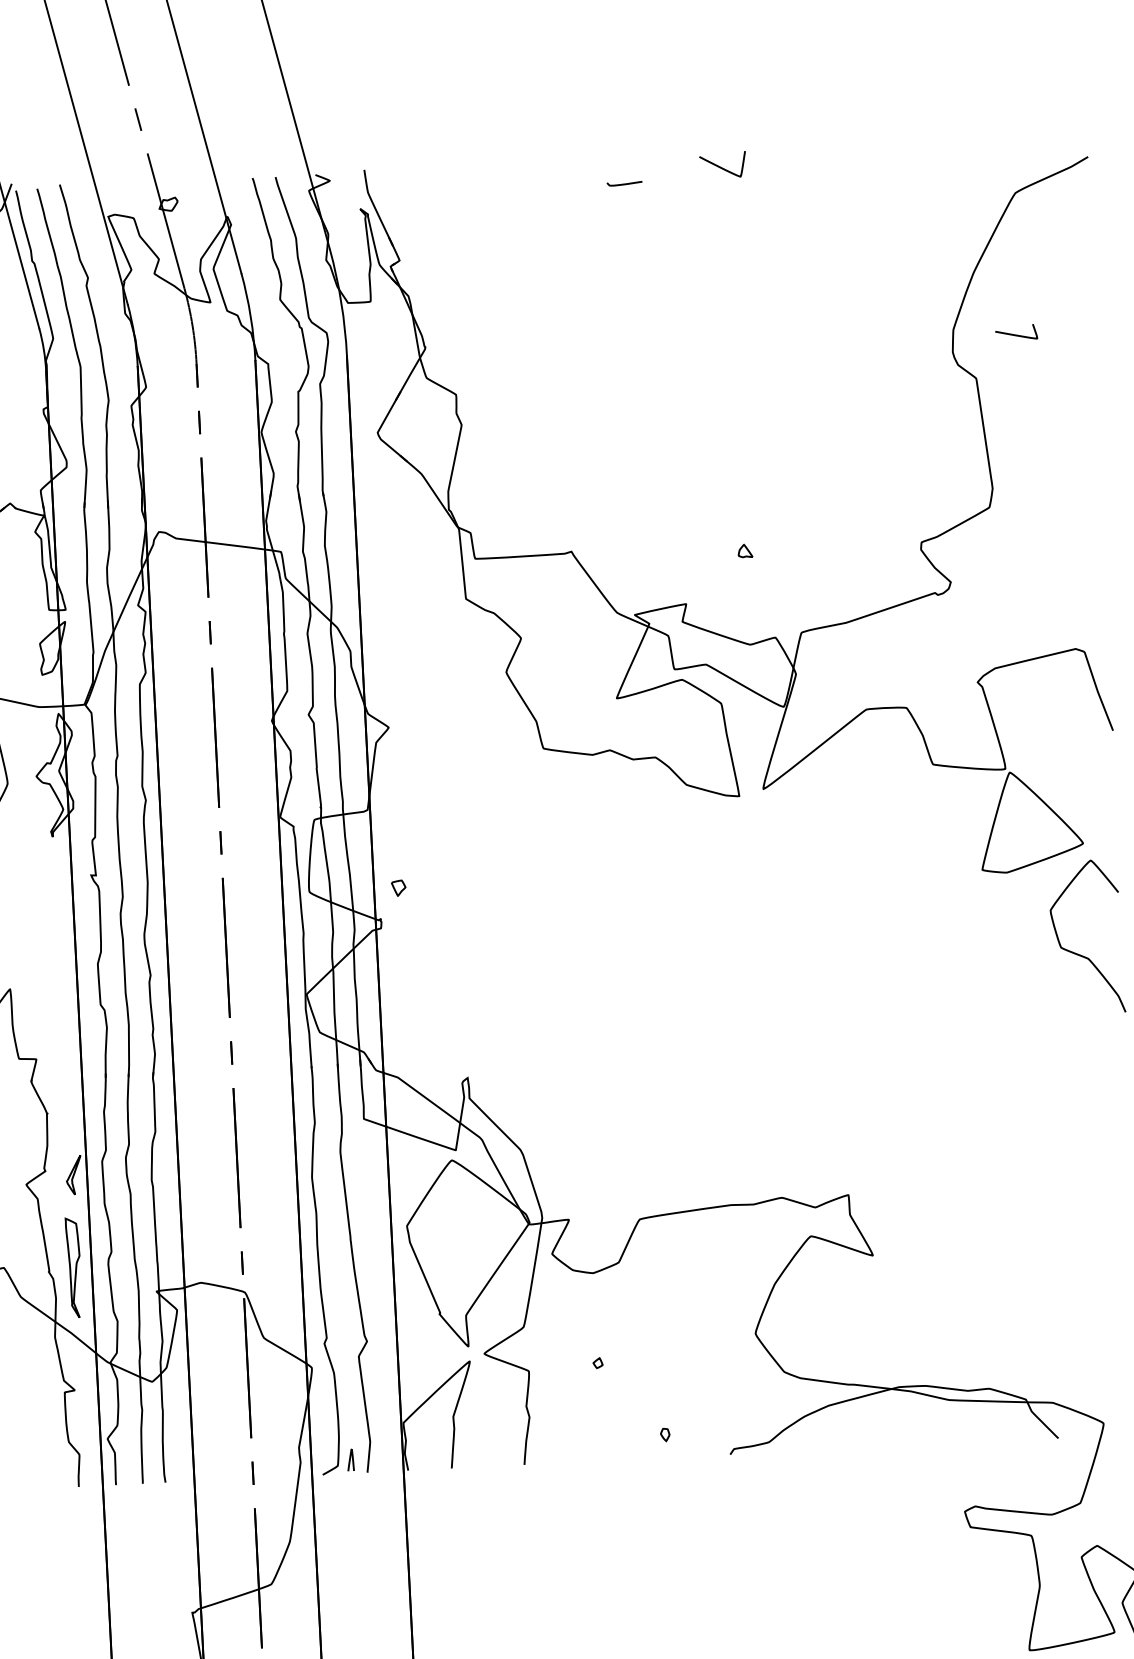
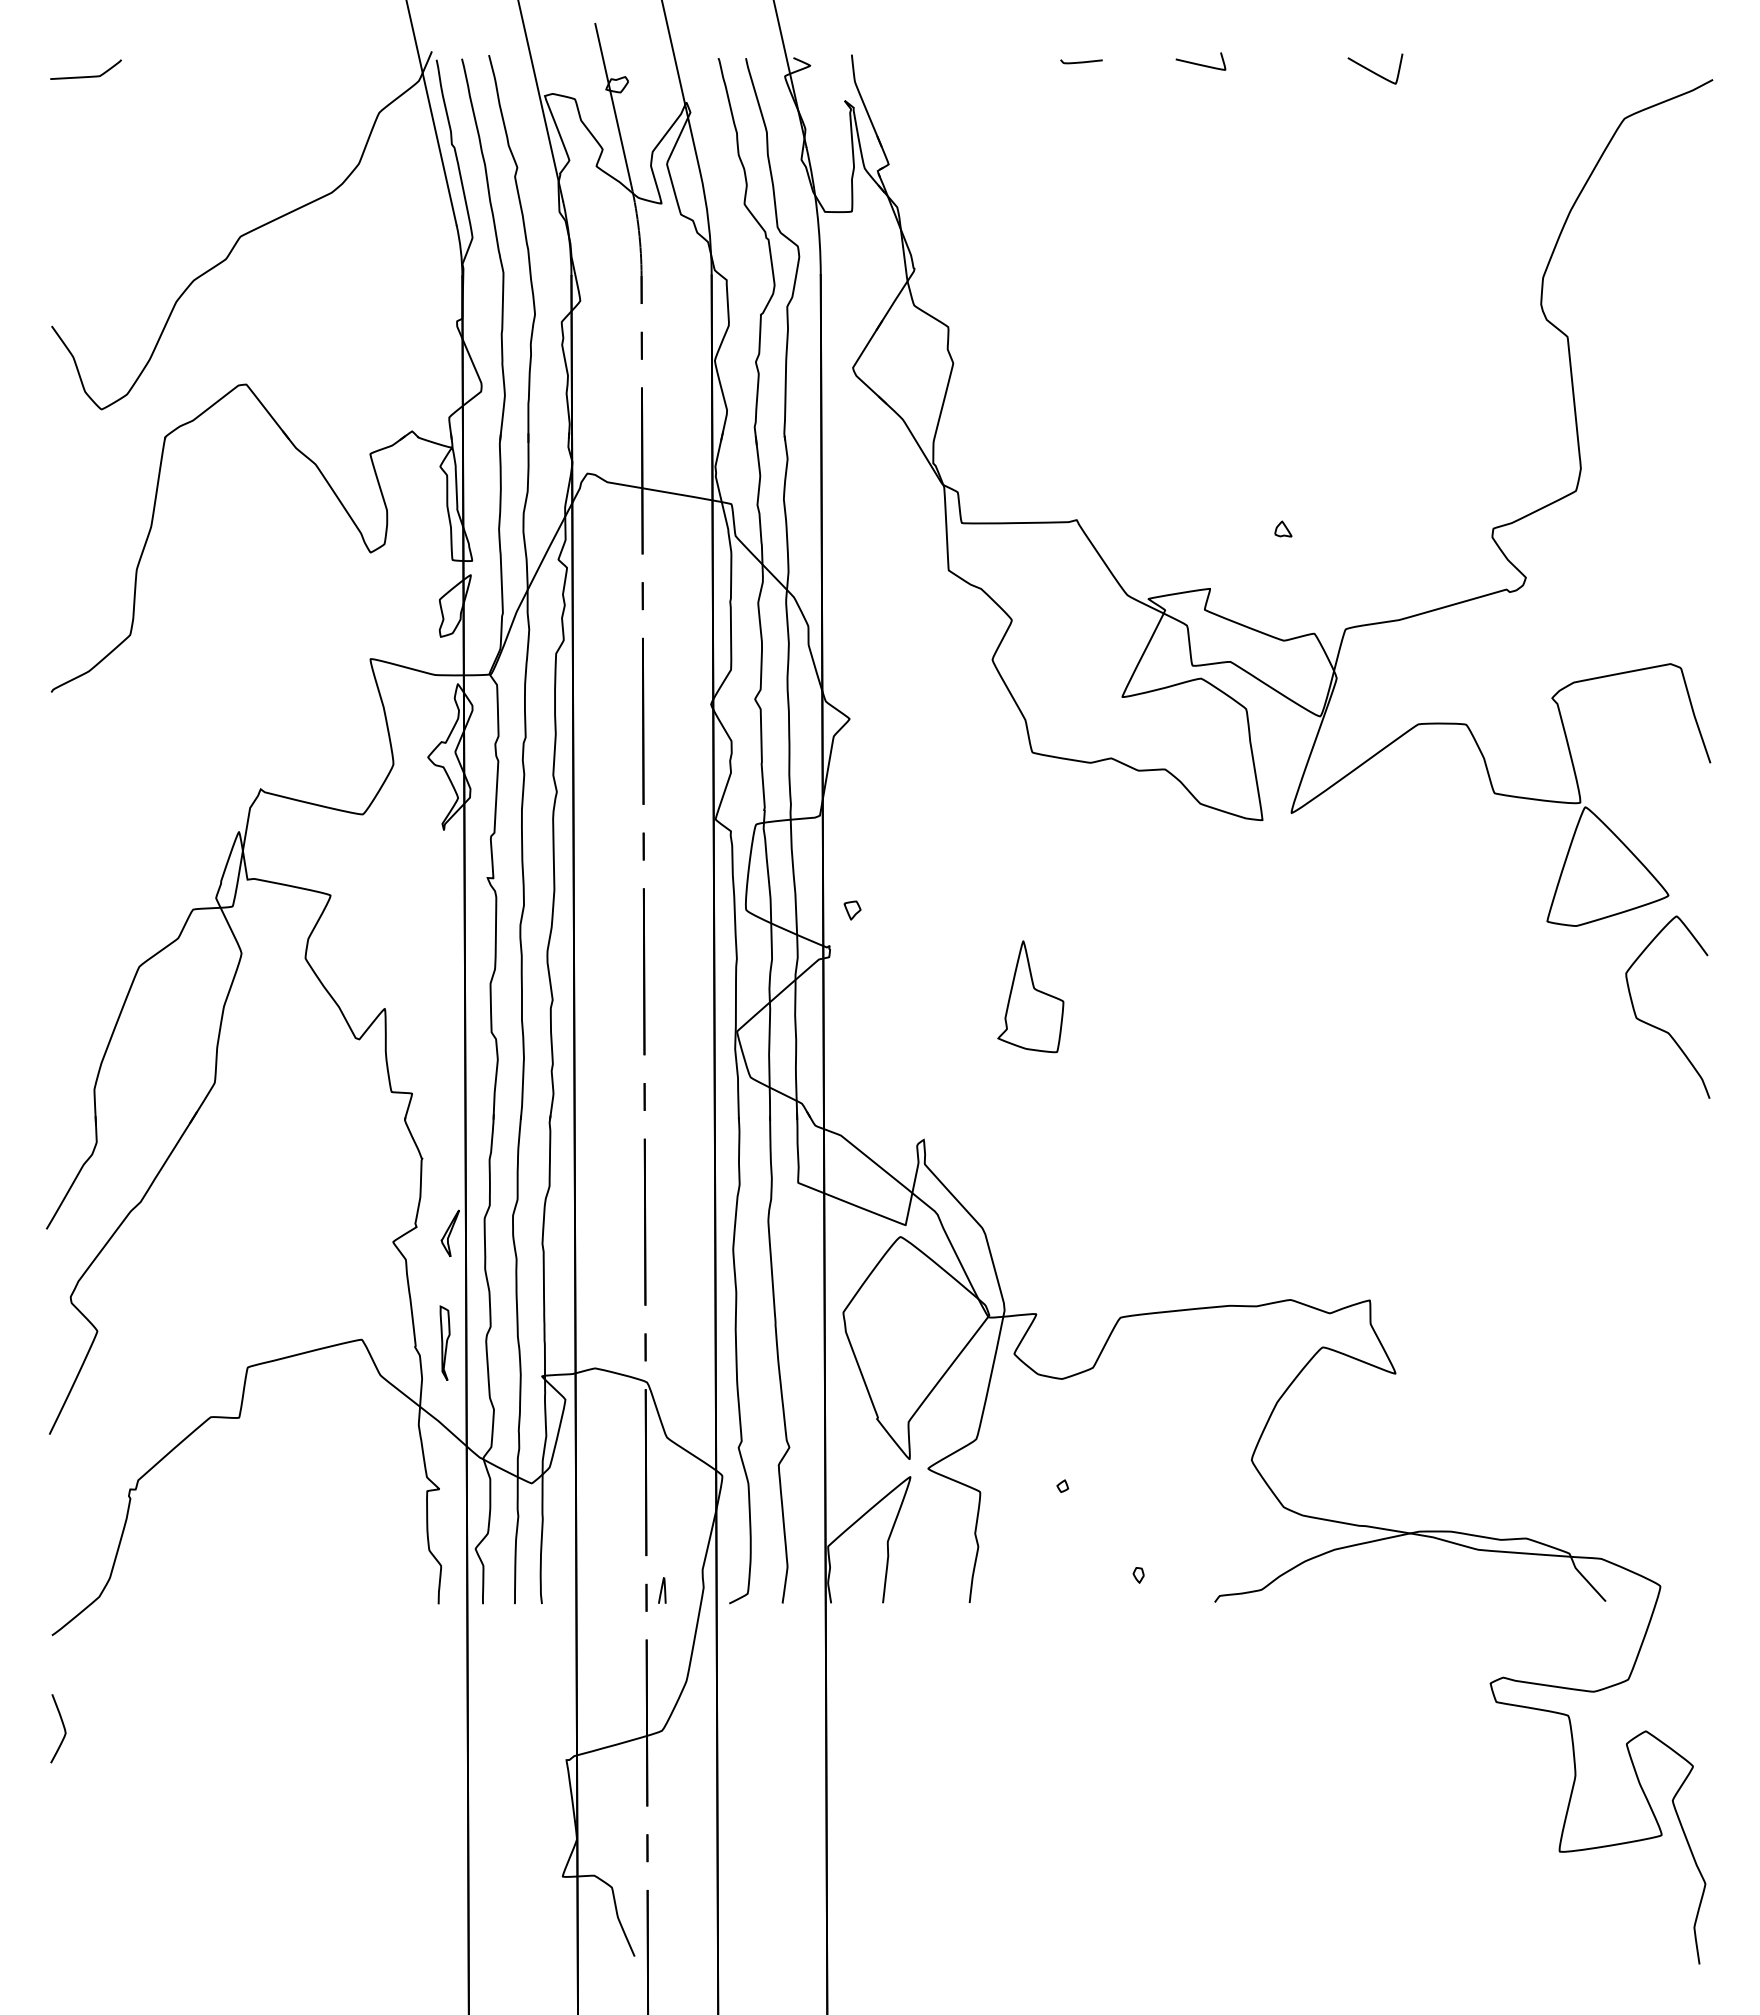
curve: (720, 166) -> (1372, 70), moved
curve: (624, 183) -> (1081, 61), moved
curve: (1015, 334) -> (1199, 63), moved
part: (551, 953) -> (1030, 996), added
part: (73, 1266) -> (444, 1342), size x0.62
curve: (350, 1460) -> (662, 1590), moved

